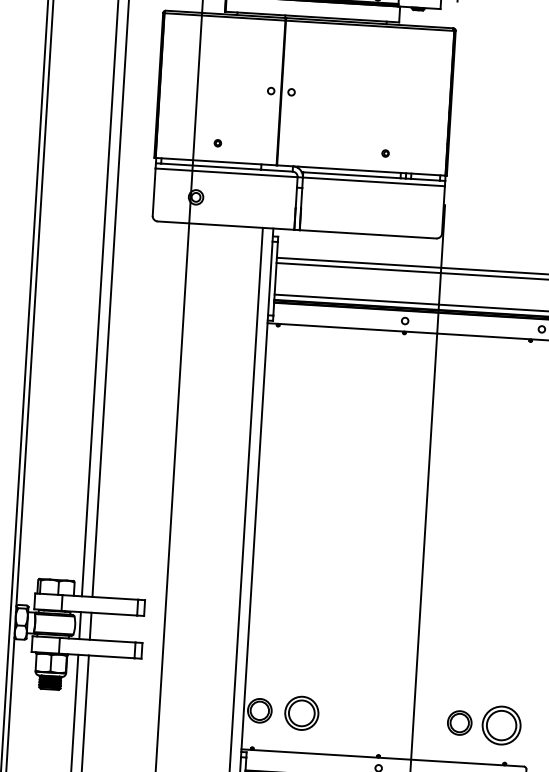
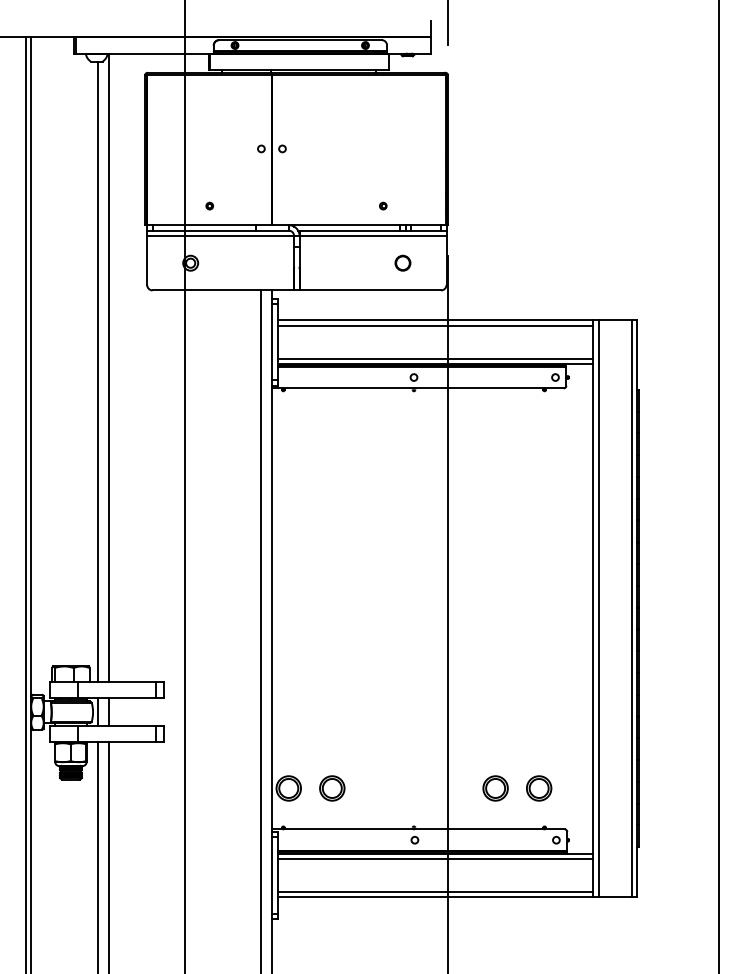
part: (400, 209) -> (402, 262), added
part: (302, 713) -> (332, 788), size x0.71
part: (502, 725) -> (539, 788), size x0.62

